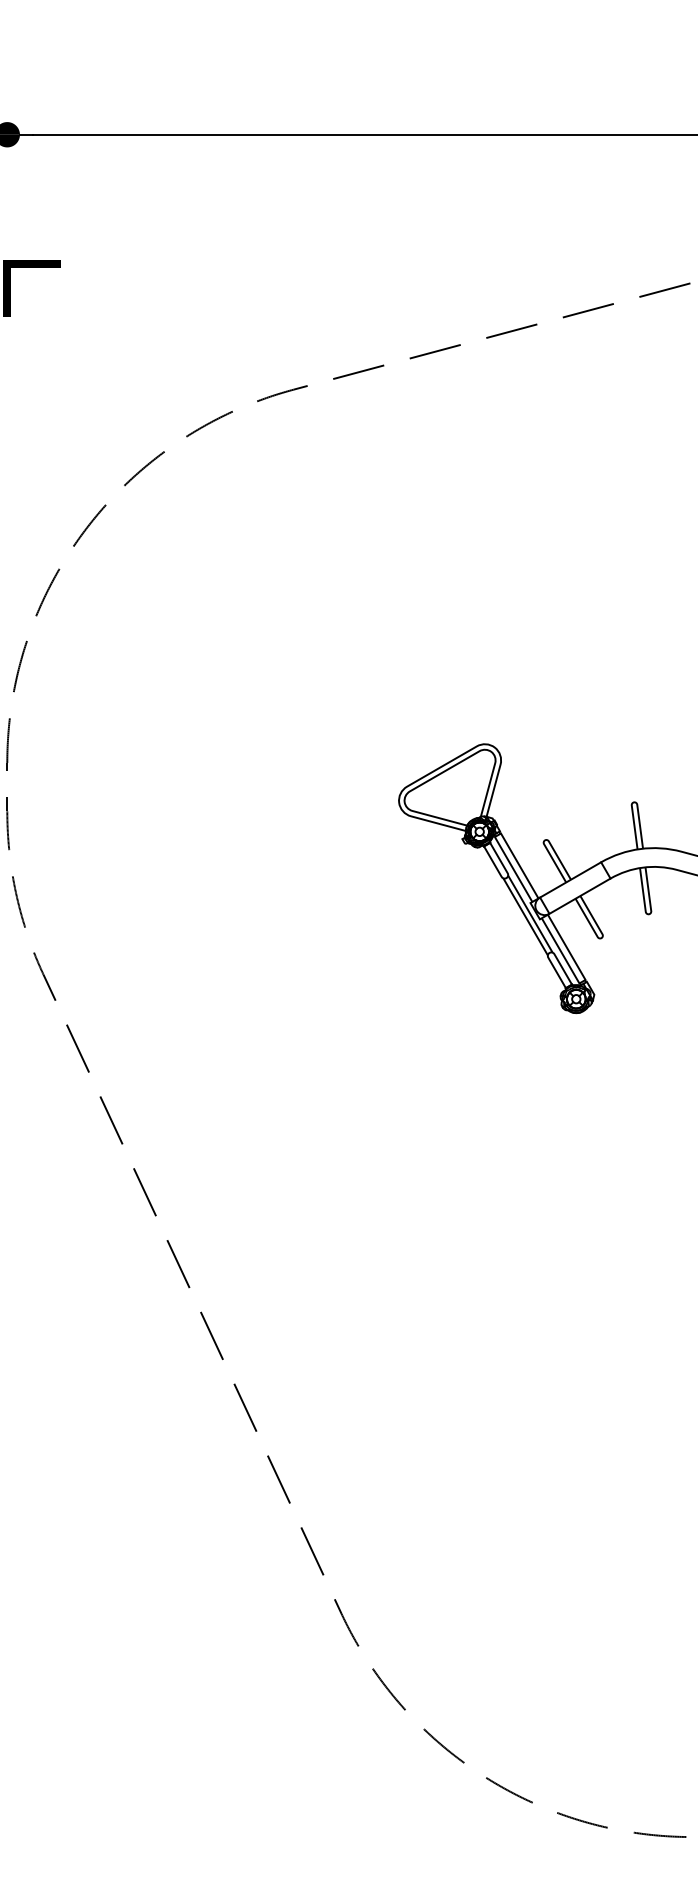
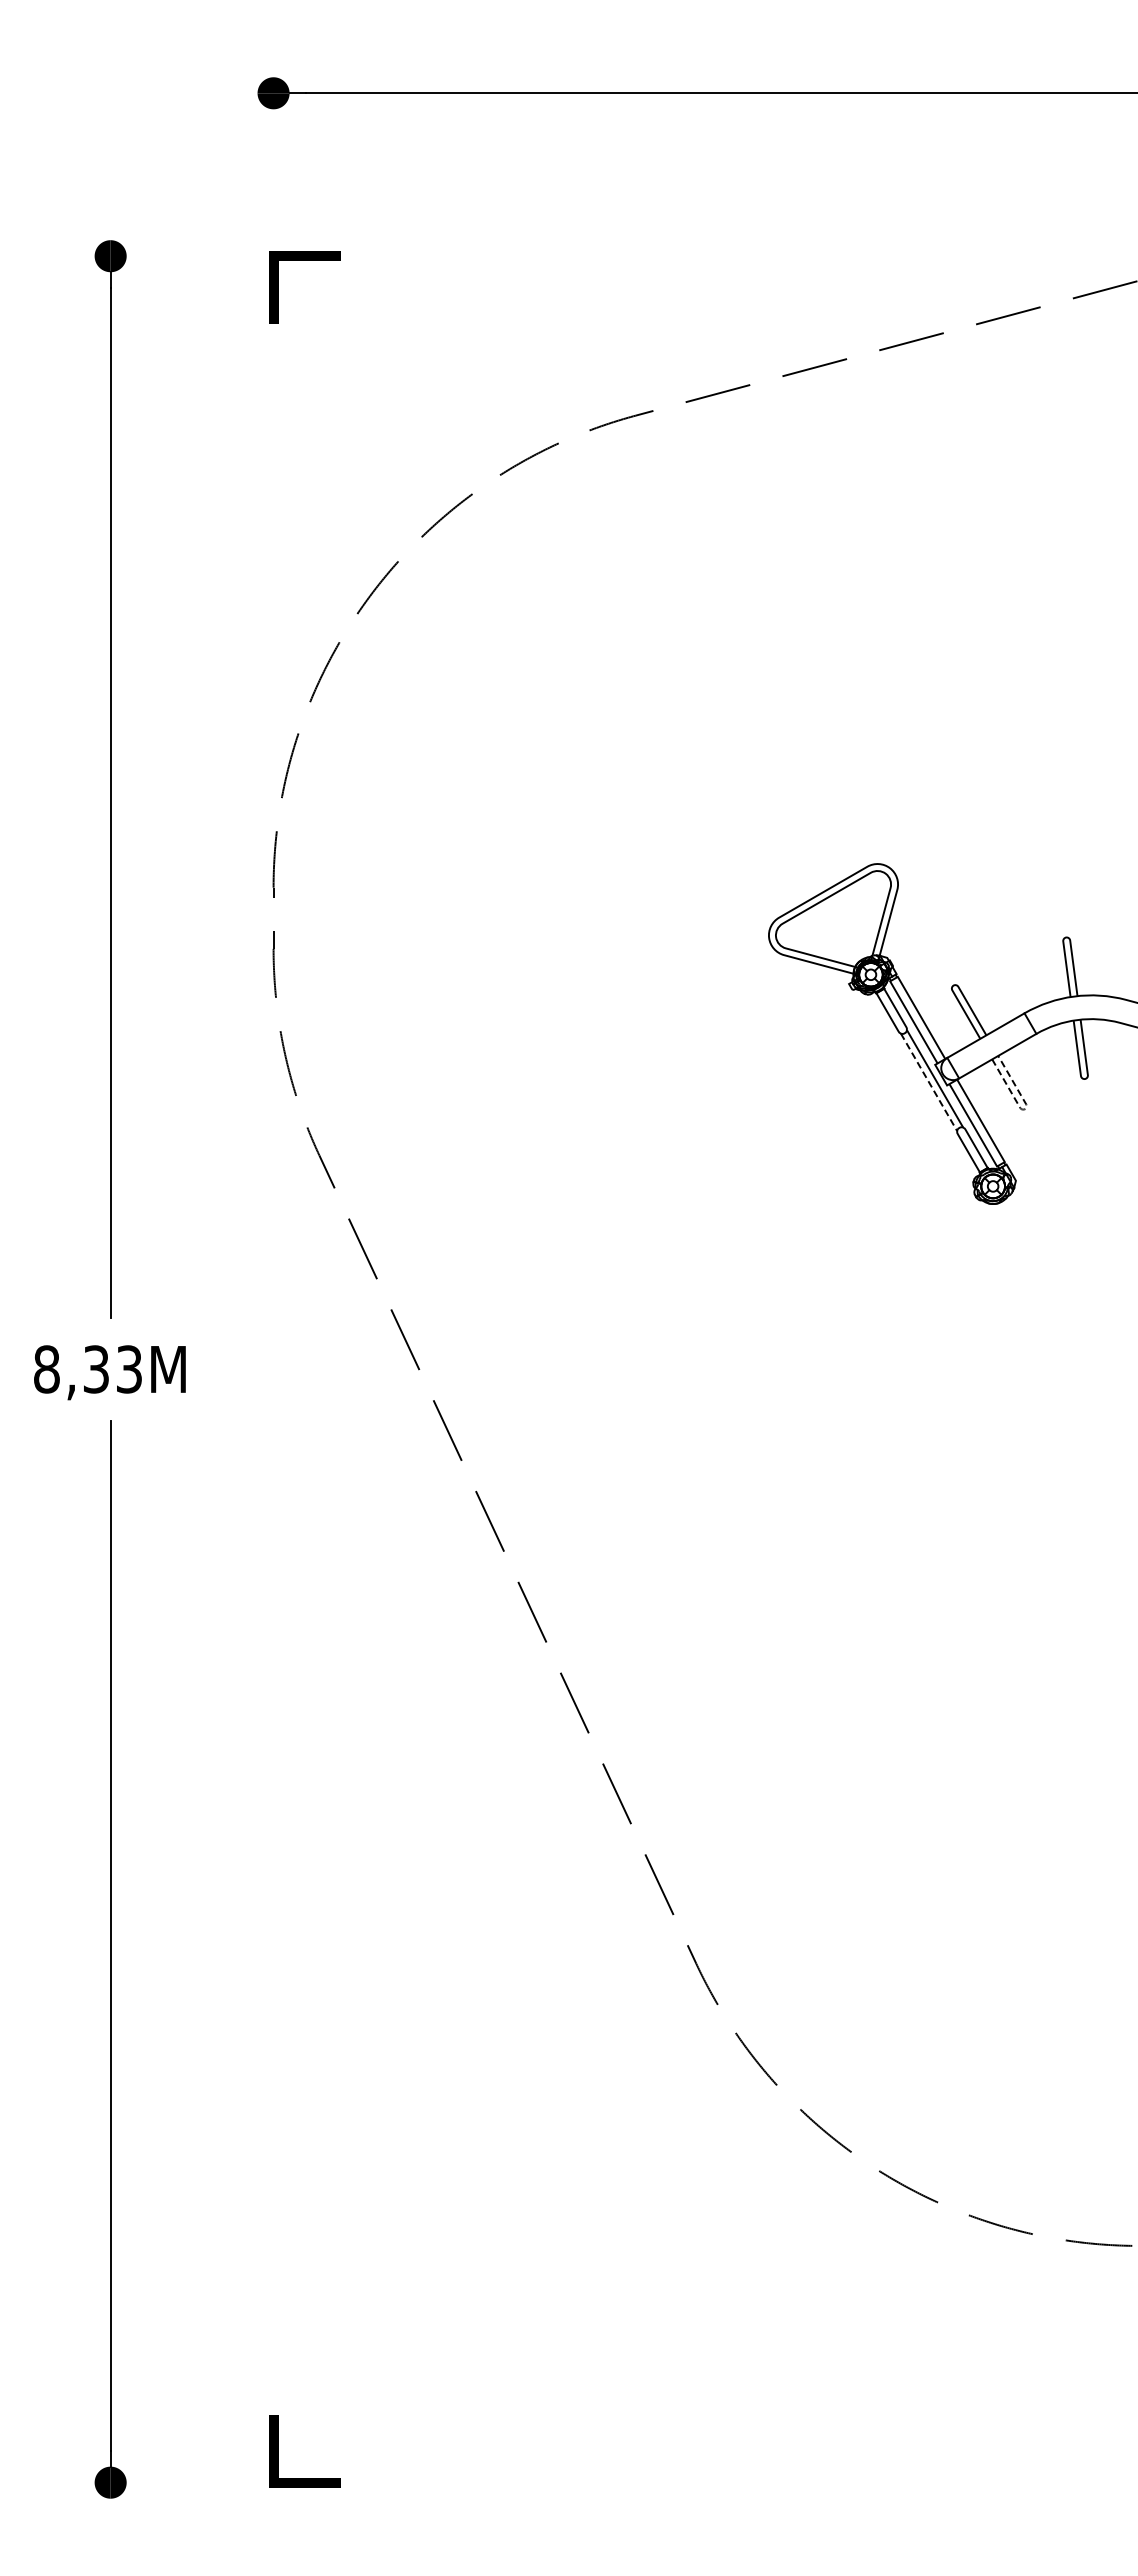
line: (525, 917) -> (929, 1082), solid -> dashed
line: (601, 938) -> (1024, 1109), solid -> dashed

